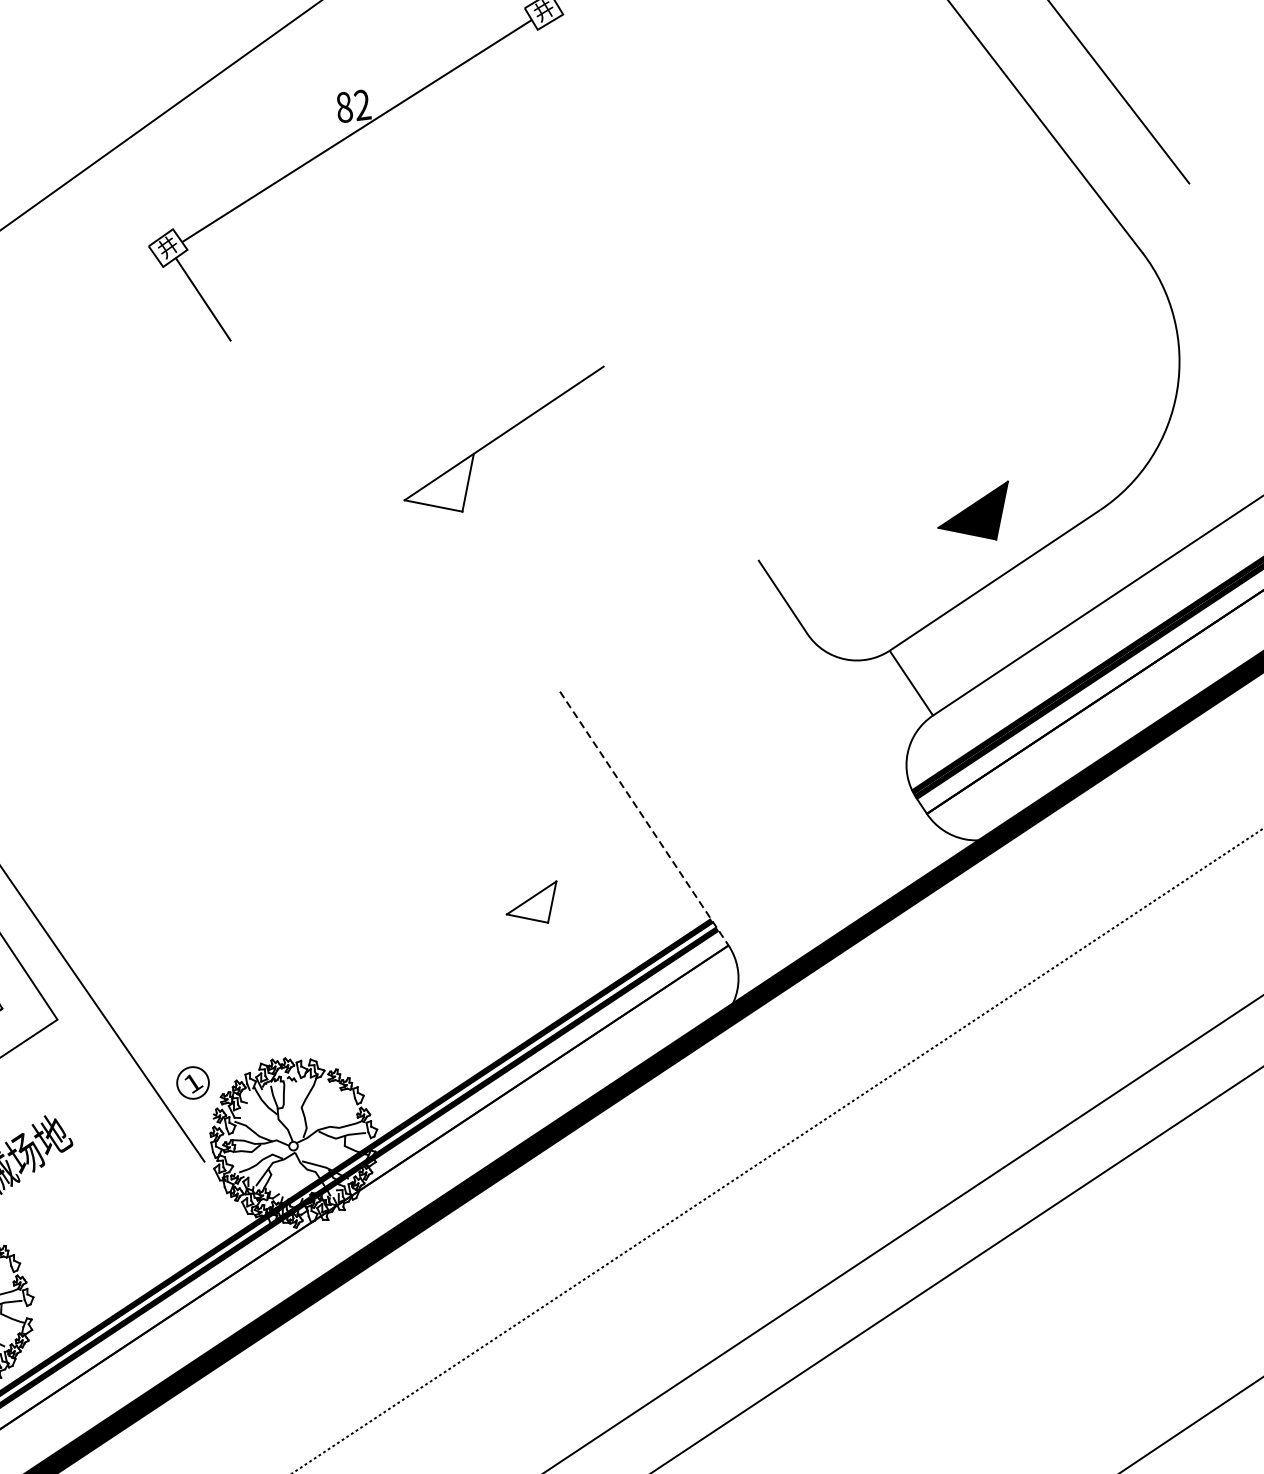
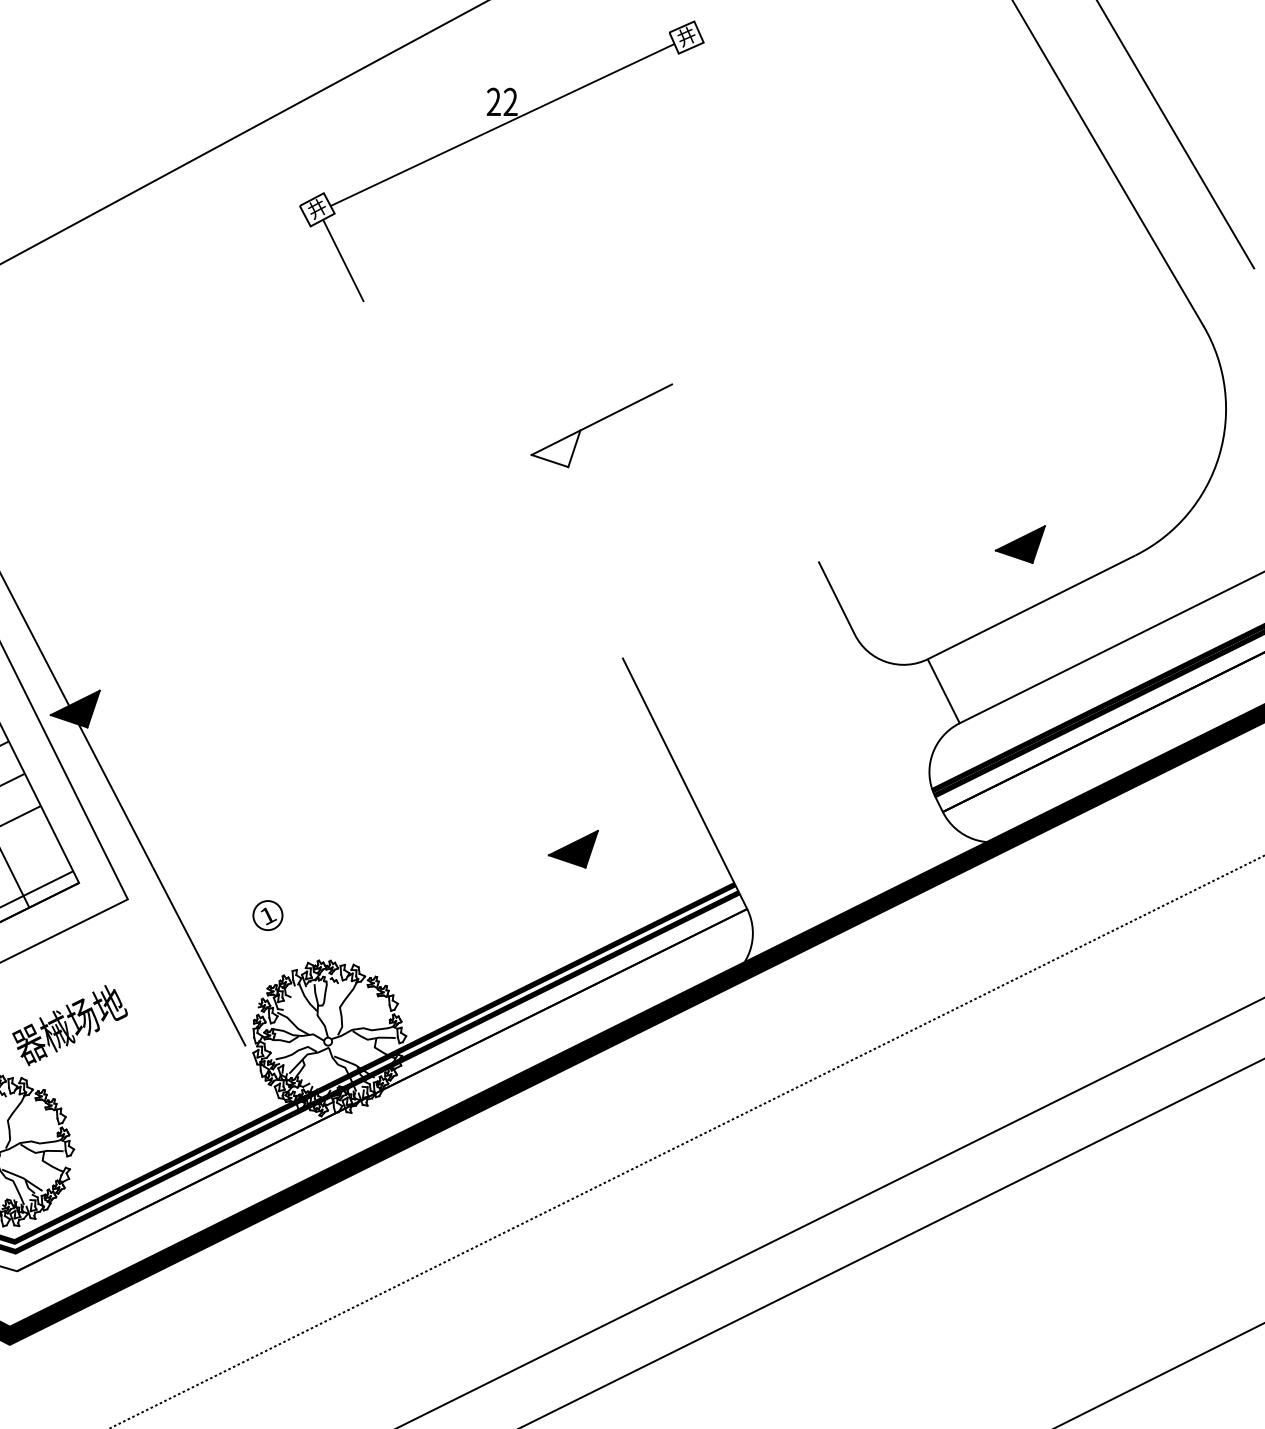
text: (343, 106) -> (493, 101), 82 -> 22
part: (504, 442) -> (601, 425), size x0.71
part: (973, 514) -> (1019, 544), size x0.71
line: (644, 818) -> (685, 783), dashed -> solid
fill: (531, 904) -> (572, 849), added
part: (192, 1082) -> (267, 915), moved

